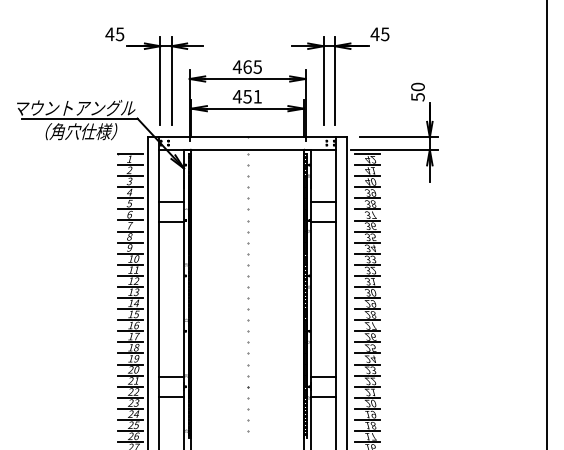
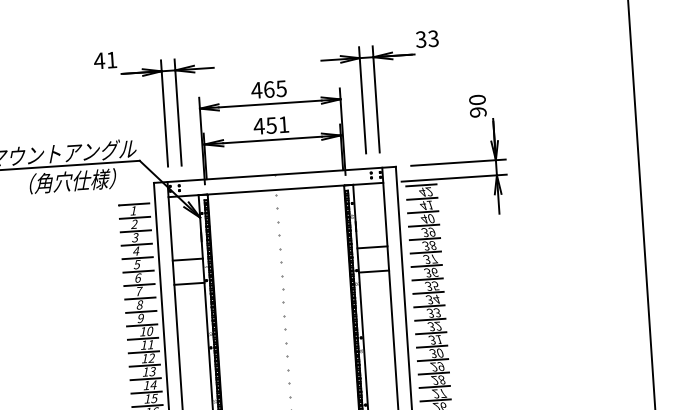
text: (119, 34) -> (111, 60), 45 -> 41
text: (379, 34) -> (426, 39), 45 -> 33
text: (417, 97) -> (477, 112), 50 -> 90

